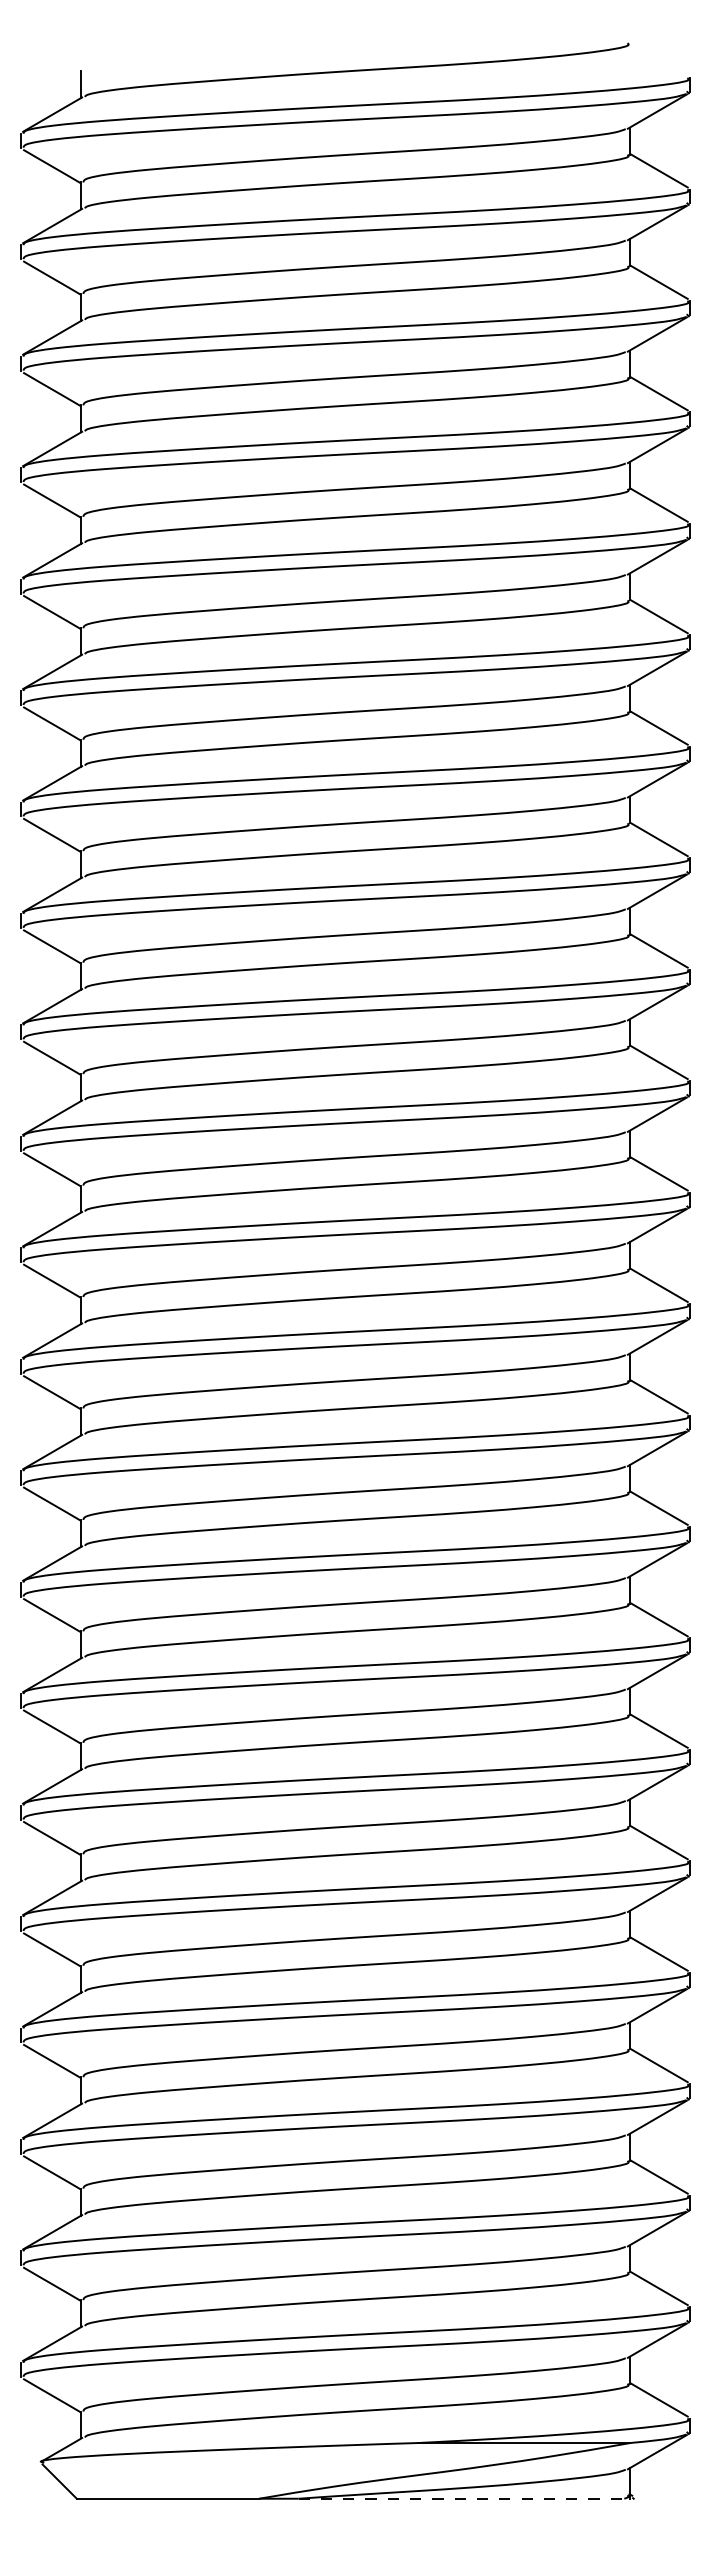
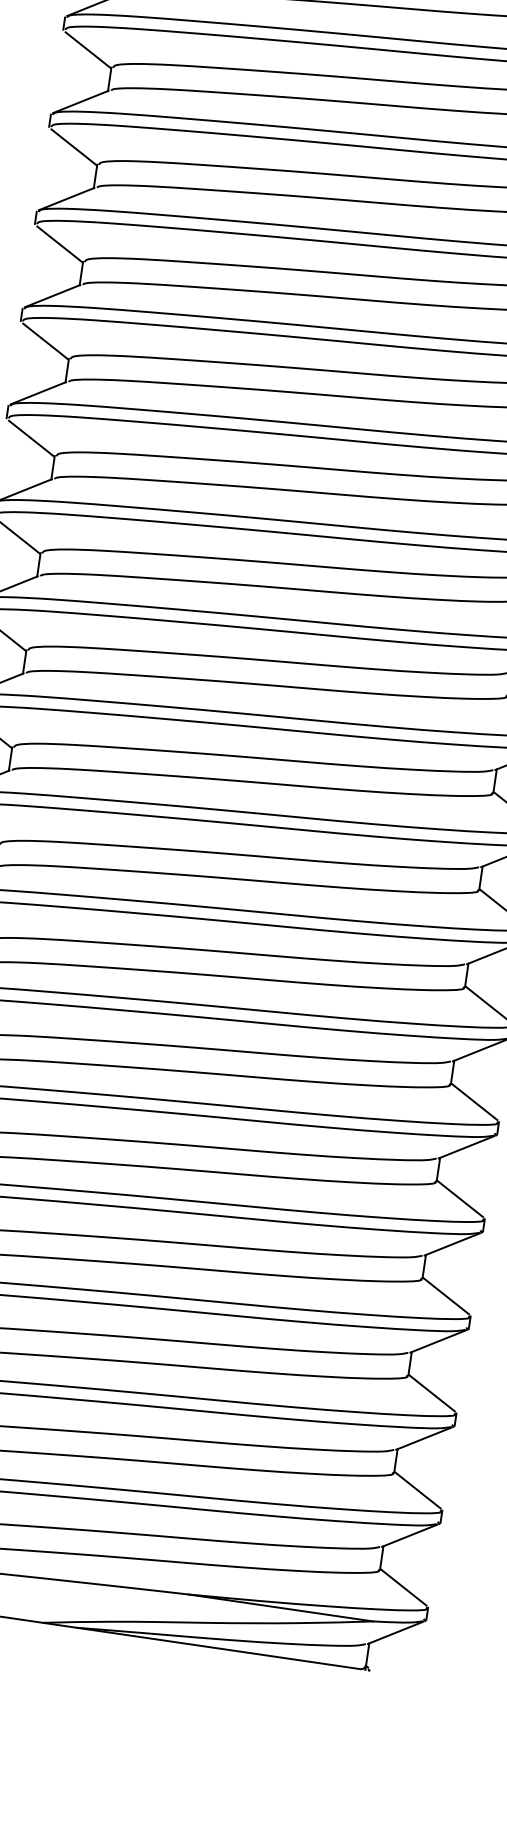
line: (461, 2498) -> (219, 1648), dashed -> solid

